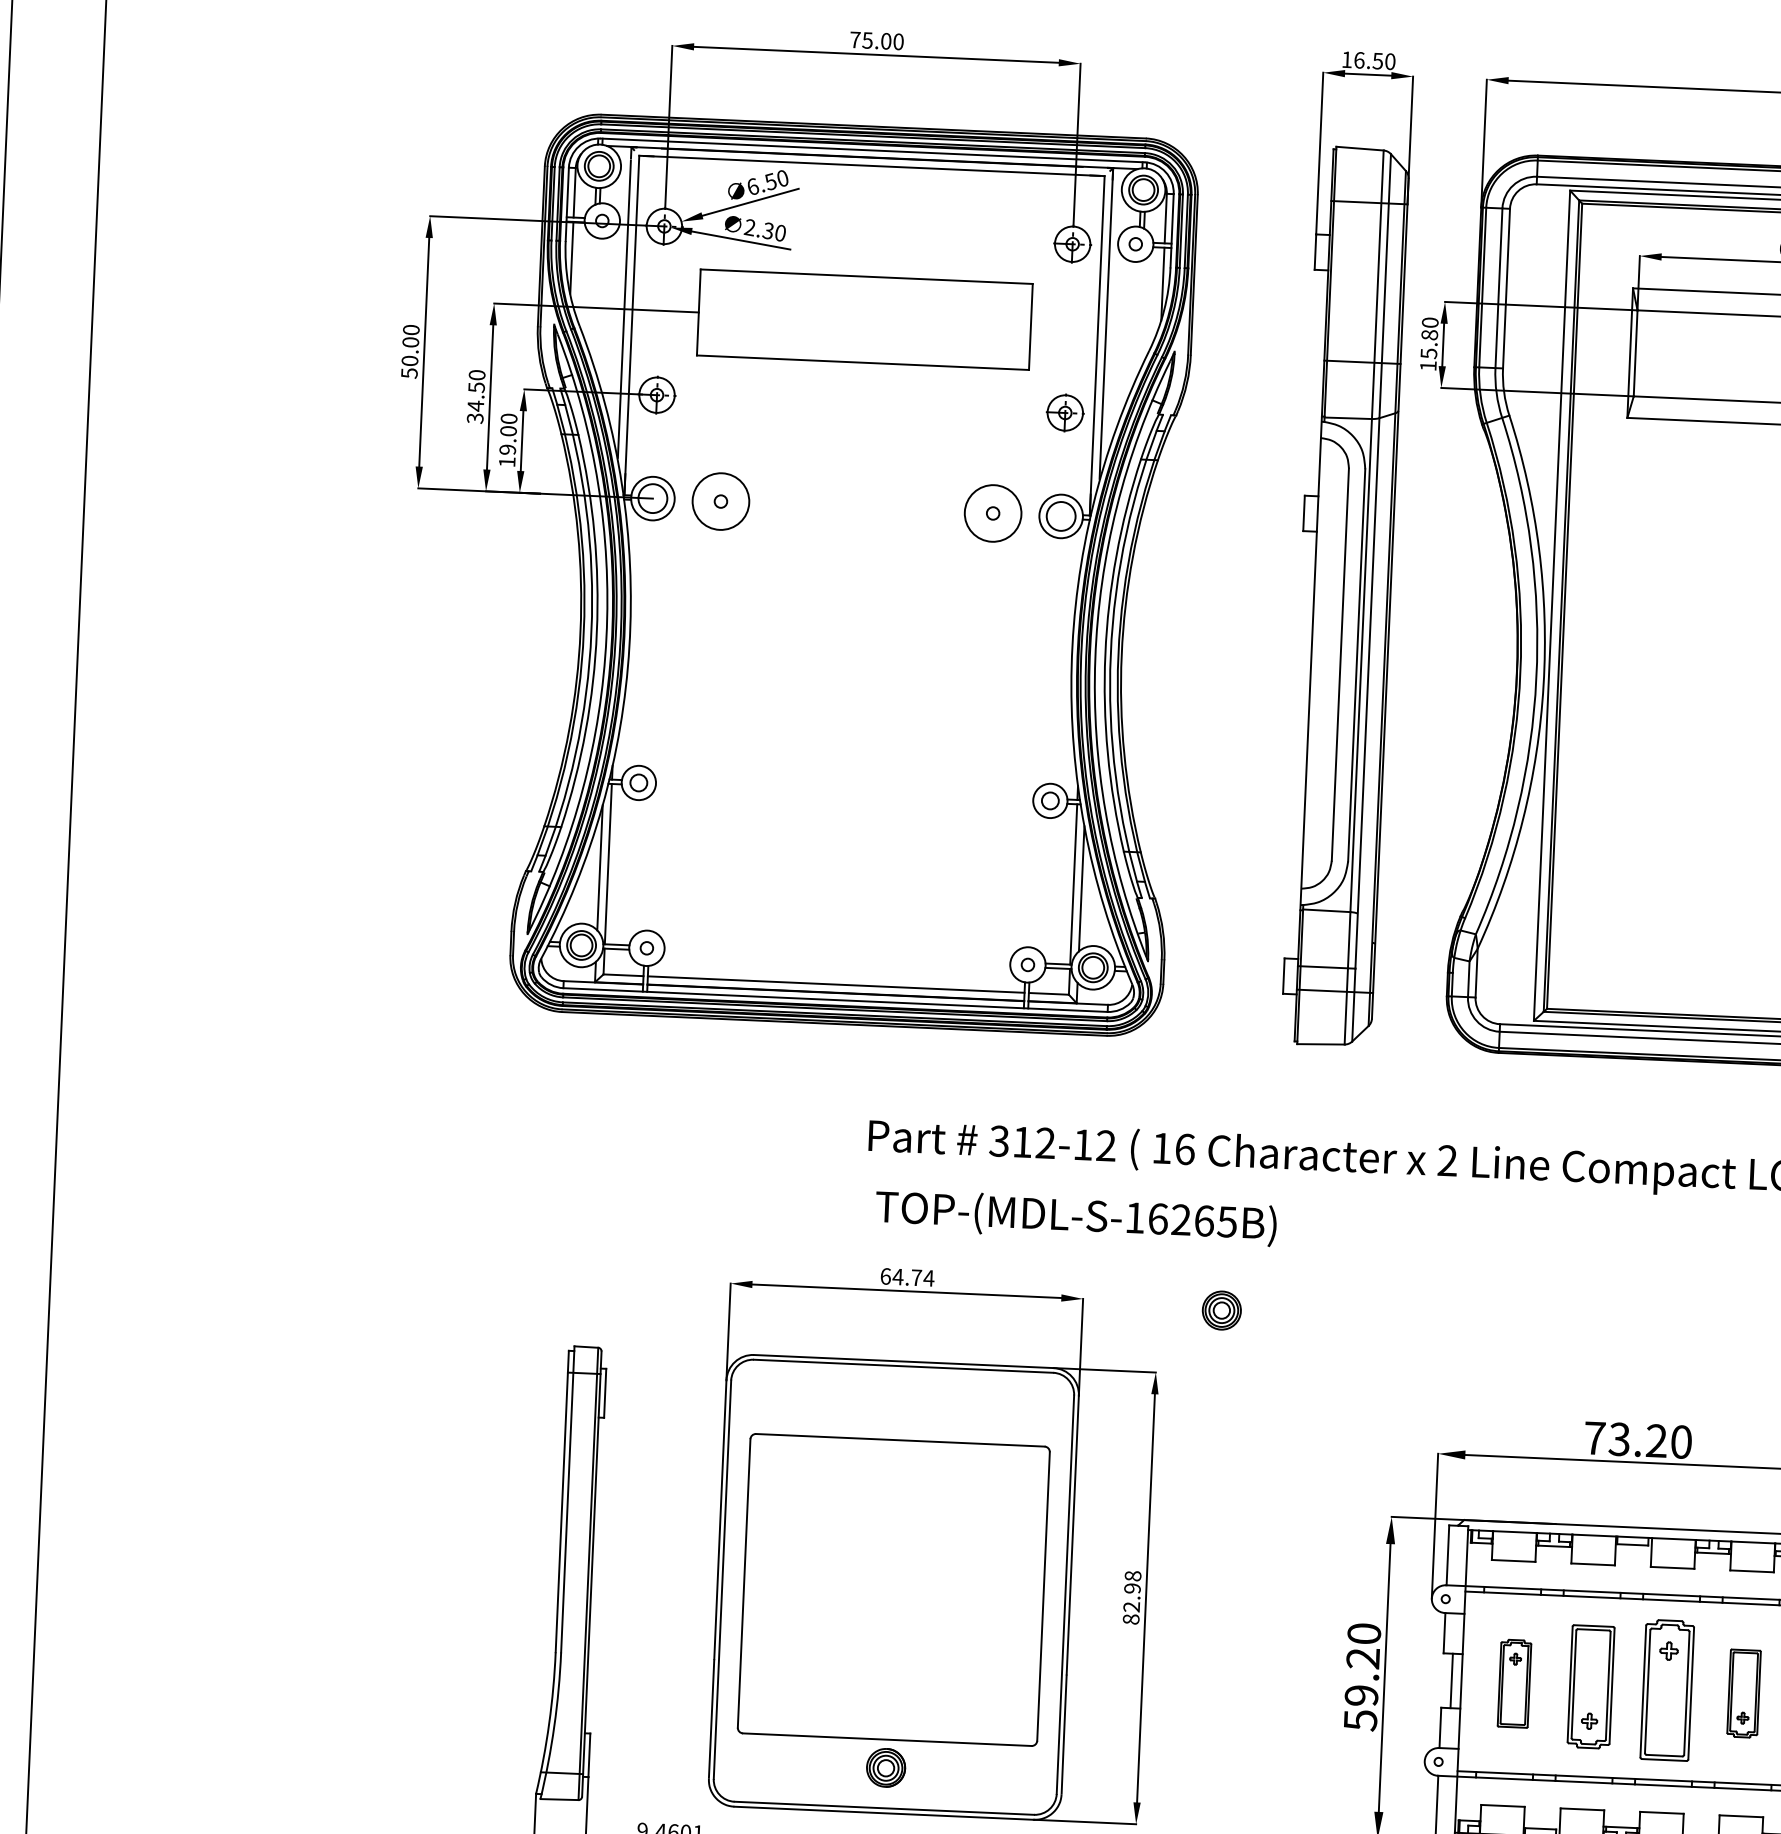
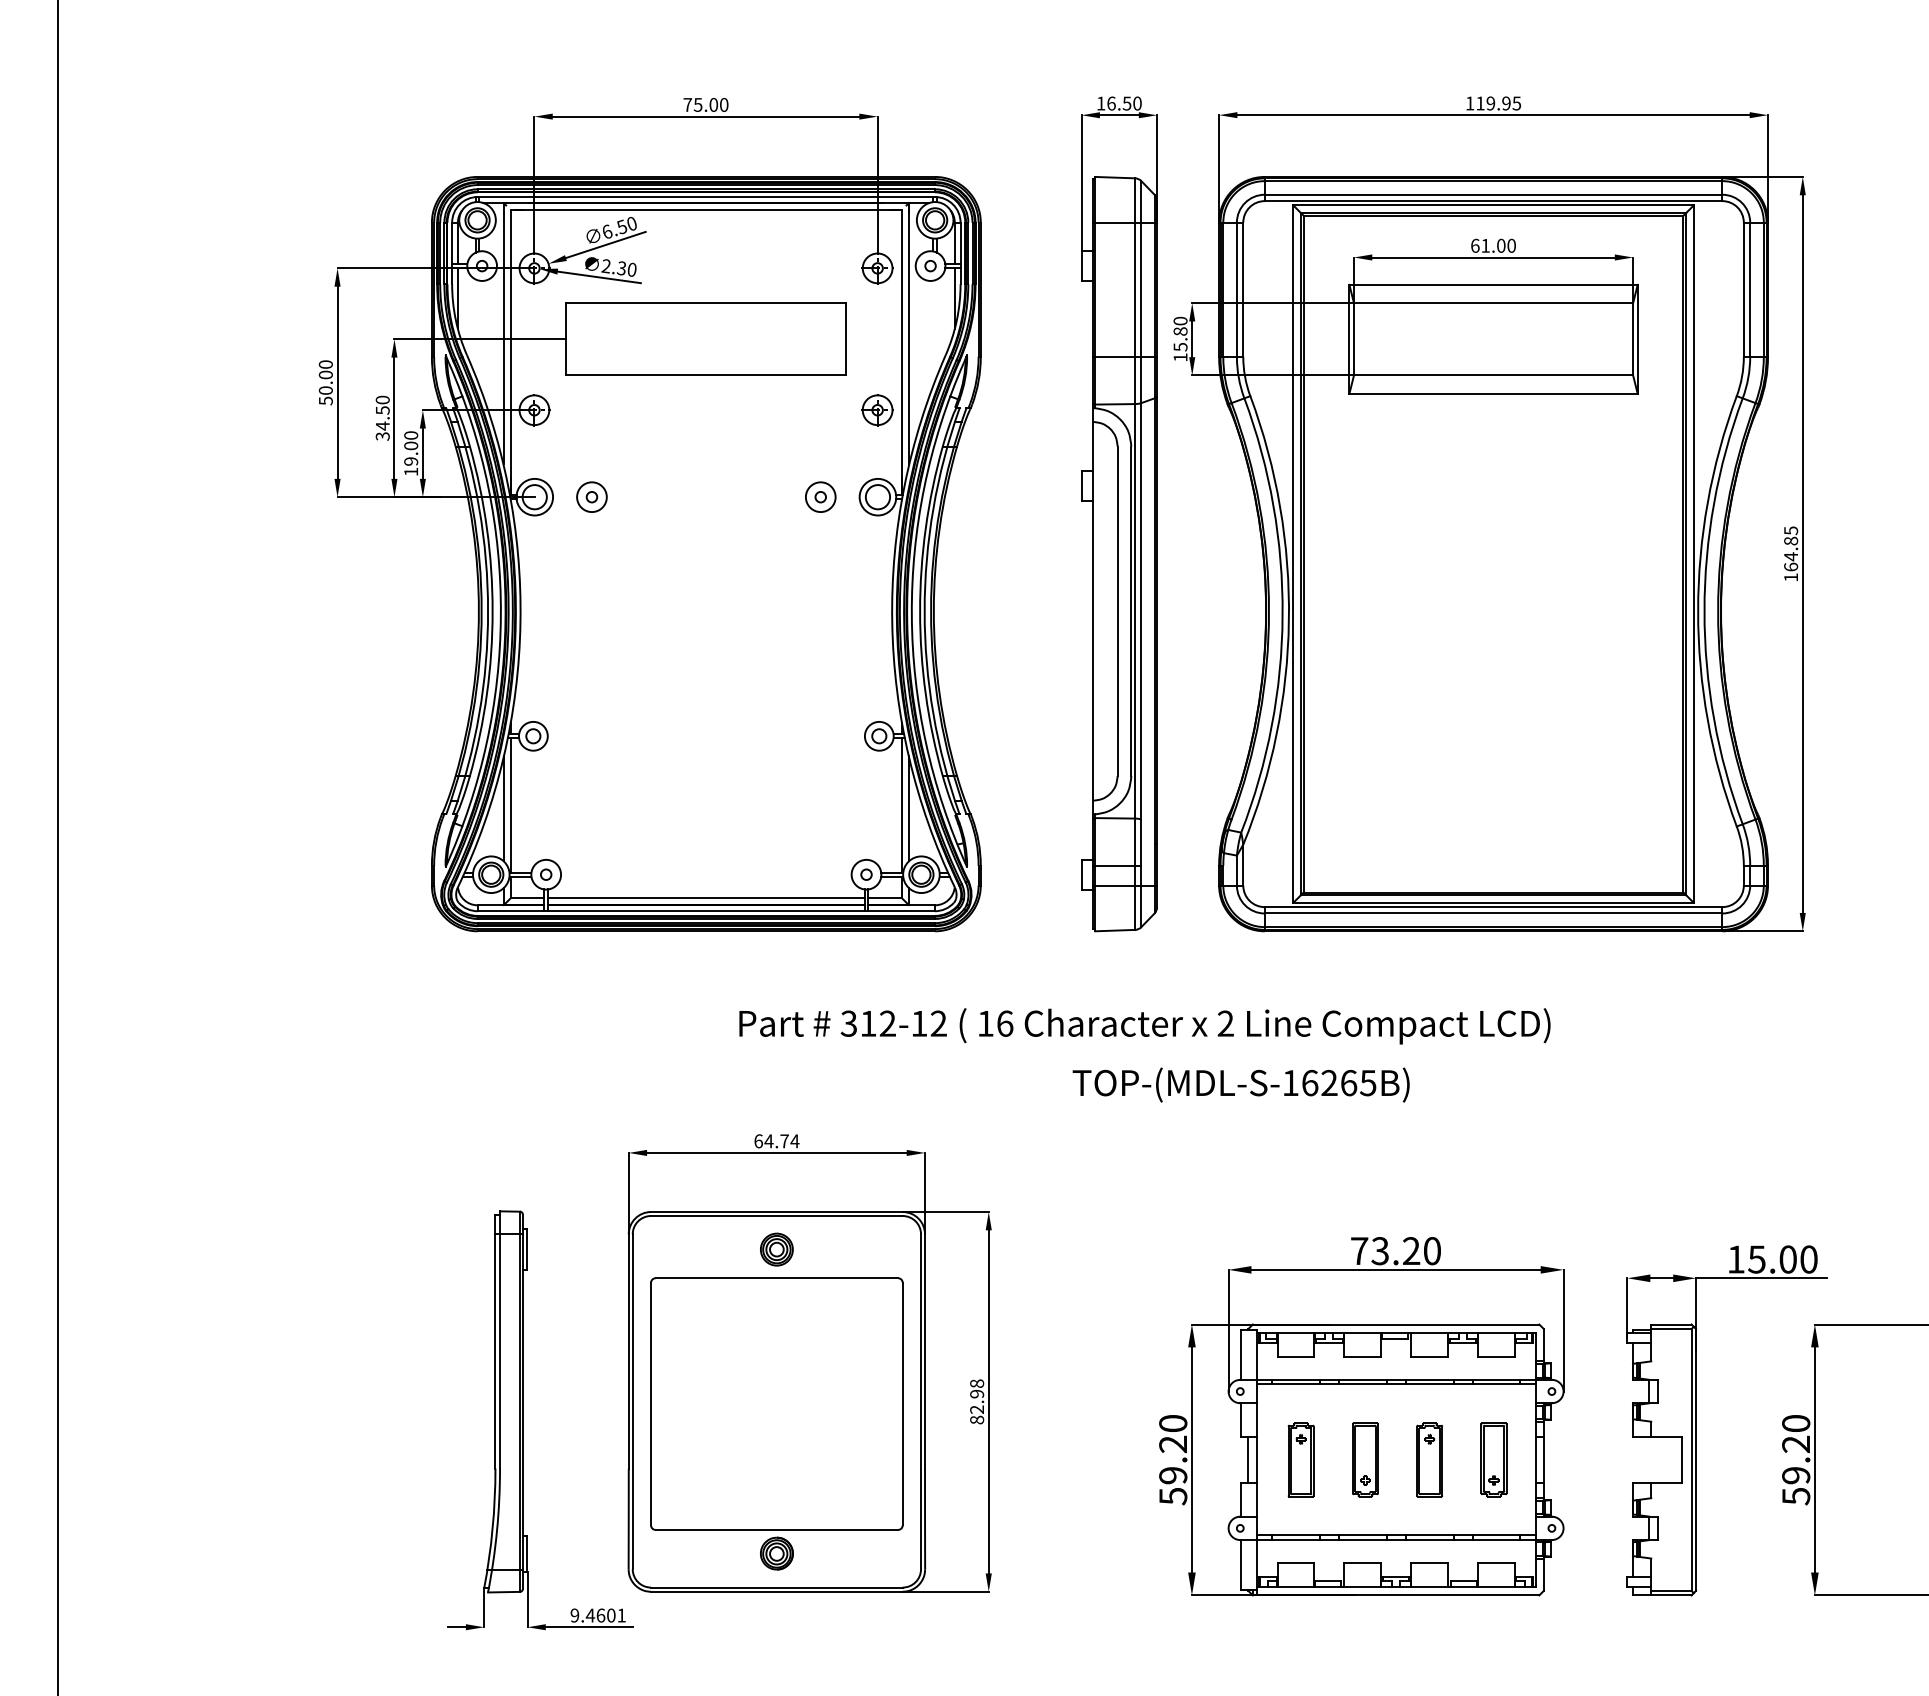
circle: (720, 501) -> (591, 497), size x0.62
circle: (992, 513) -> (820, 497), size x0.62
text: (1075, 1217) -> (1240, 1084), moved
part: (1221, 1310) -> (776, 1249), moved
part: (1591, 1686) -> (1365, 1459), size x0.71
part: (1667, 1689) -> (1429, 1459), size x0.62

